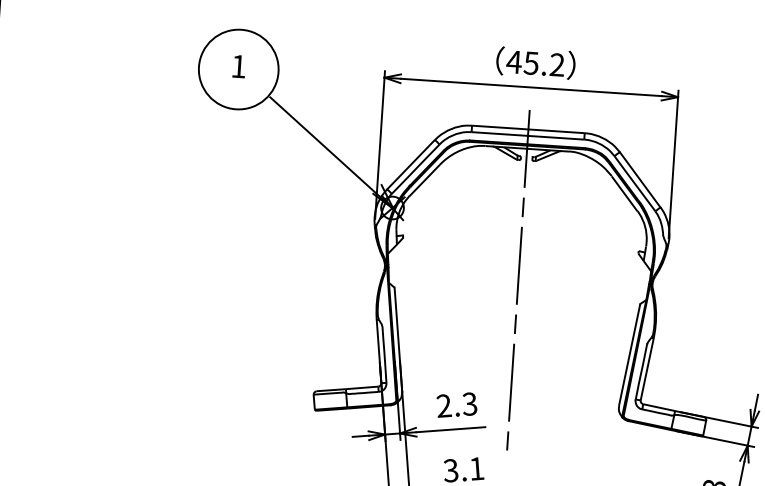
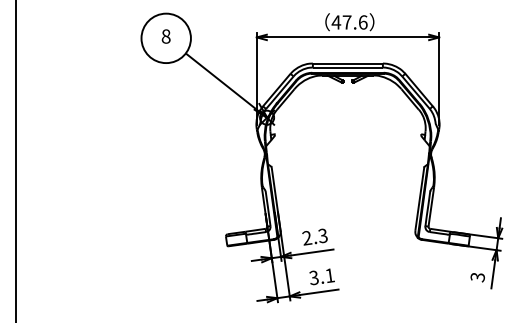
text: (543, 64) -> (354, 22), 45.2 -> 47.6
text: (237, 66) -> (165, 36), 1 -> 8
line: (517, 280) -> (347, 157), removed

